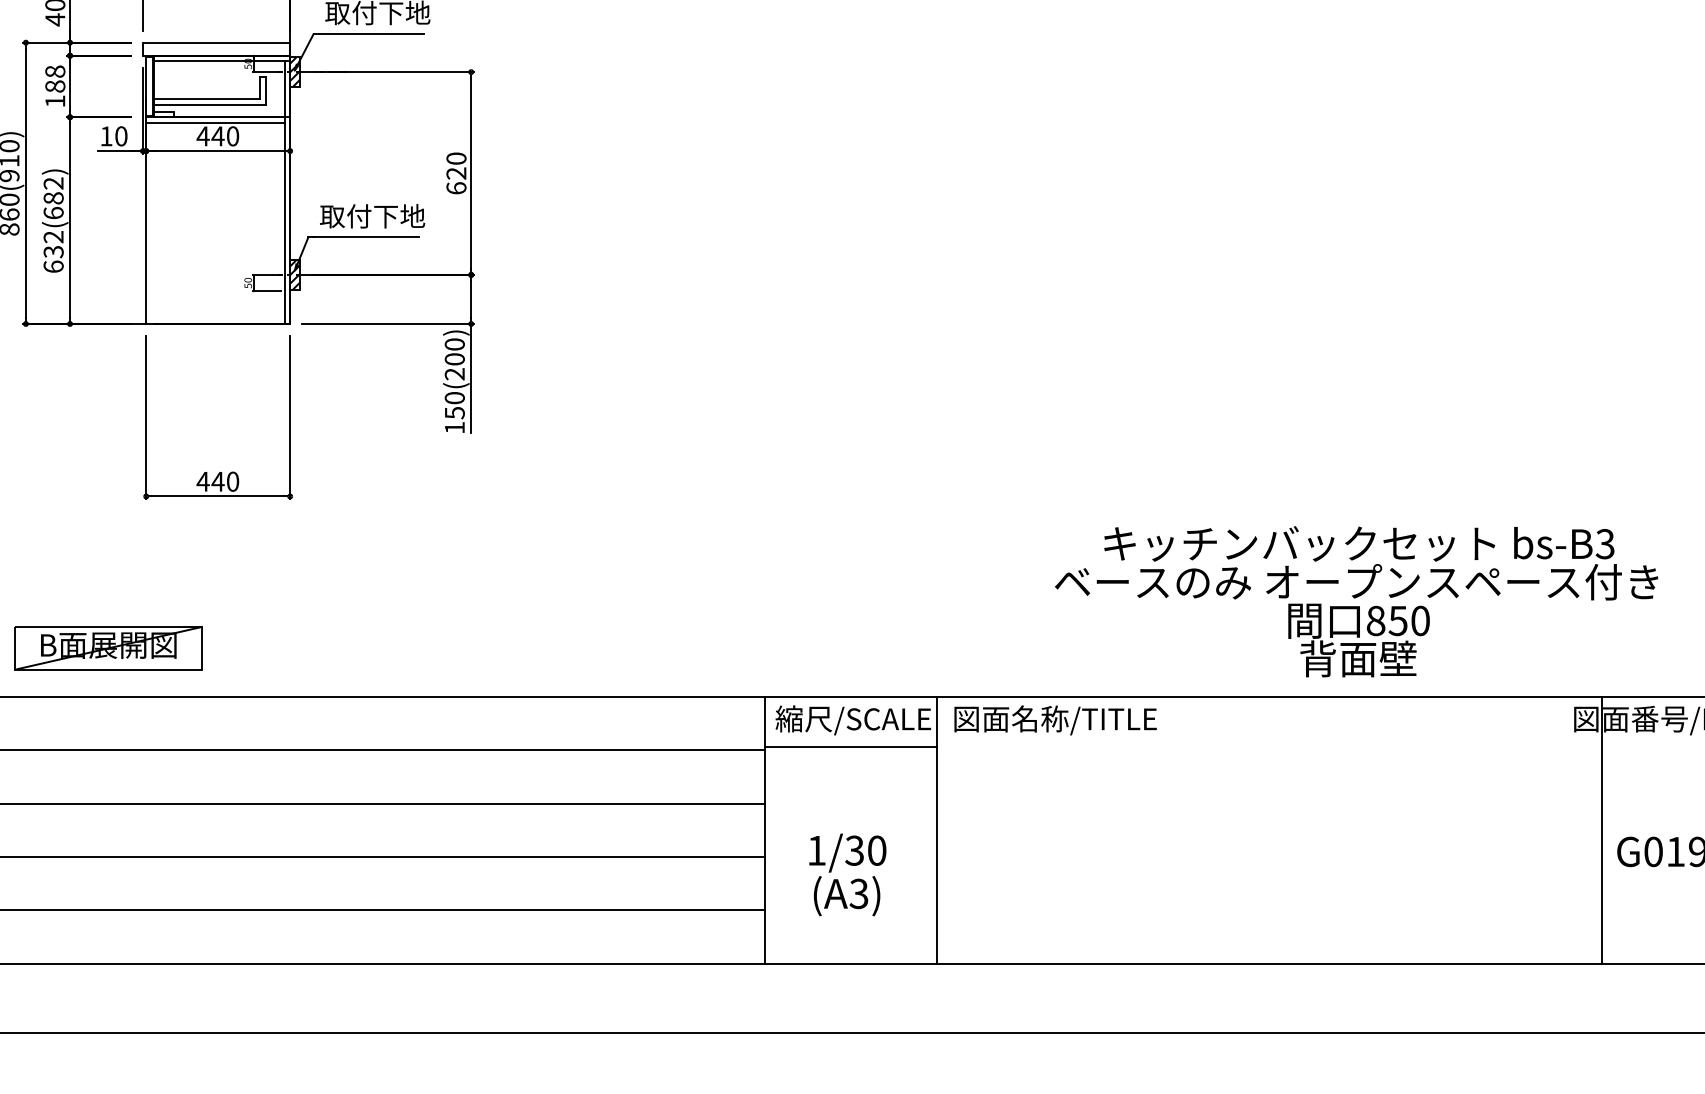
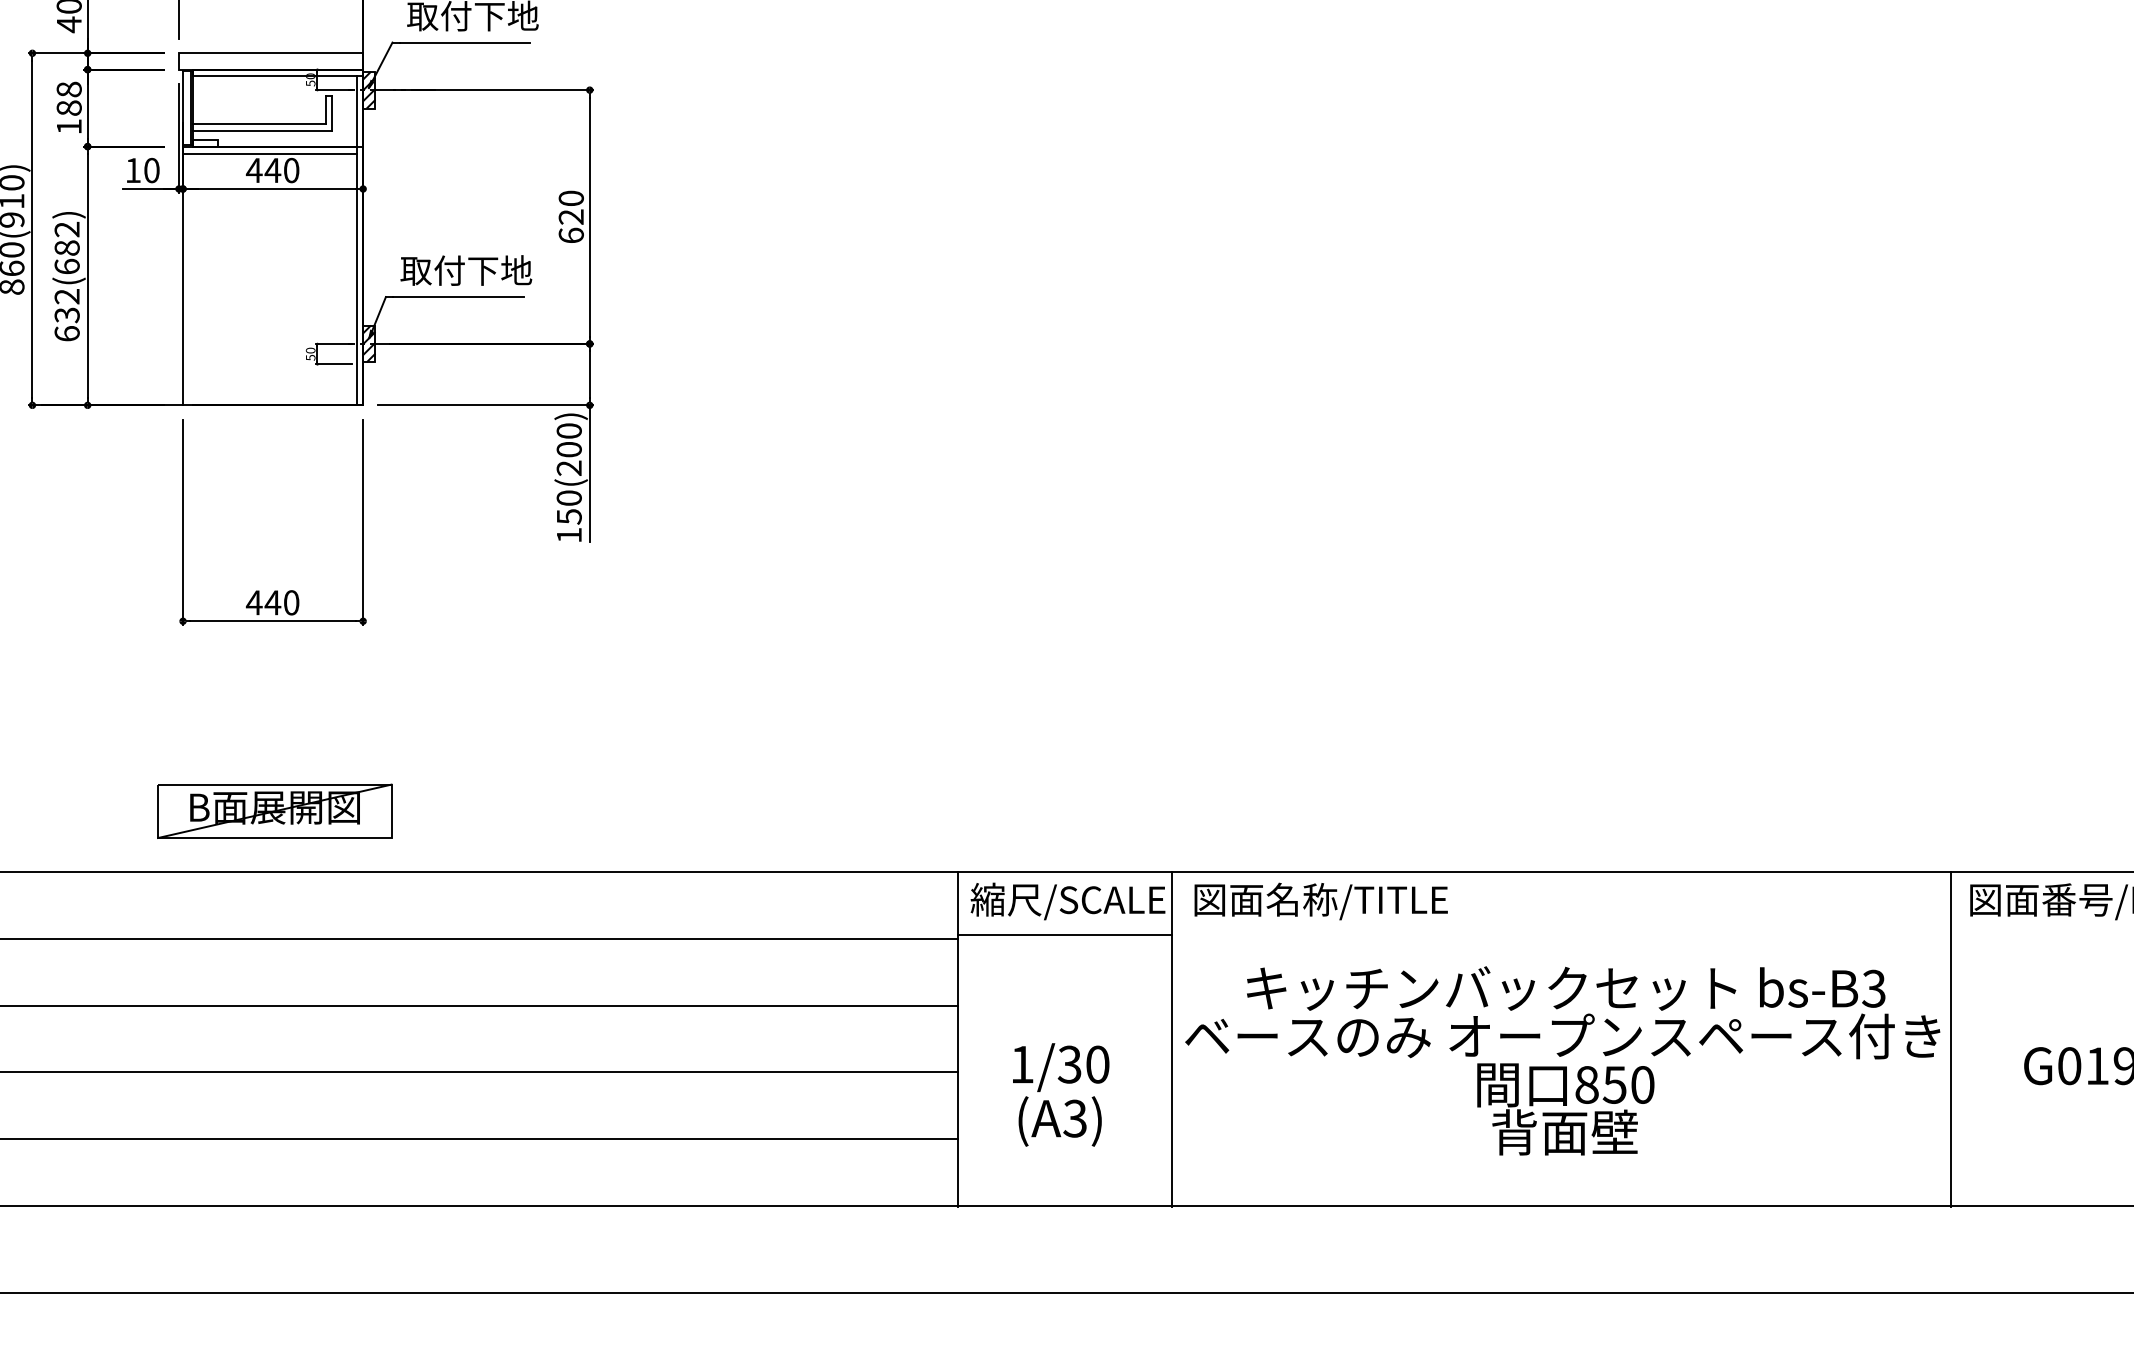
text: (1356, 601) -> (1562, 1060), moved
part: (108, 648) -> (274, 811), moved
line: (1601, 830) -> (1950, 1039), moved

